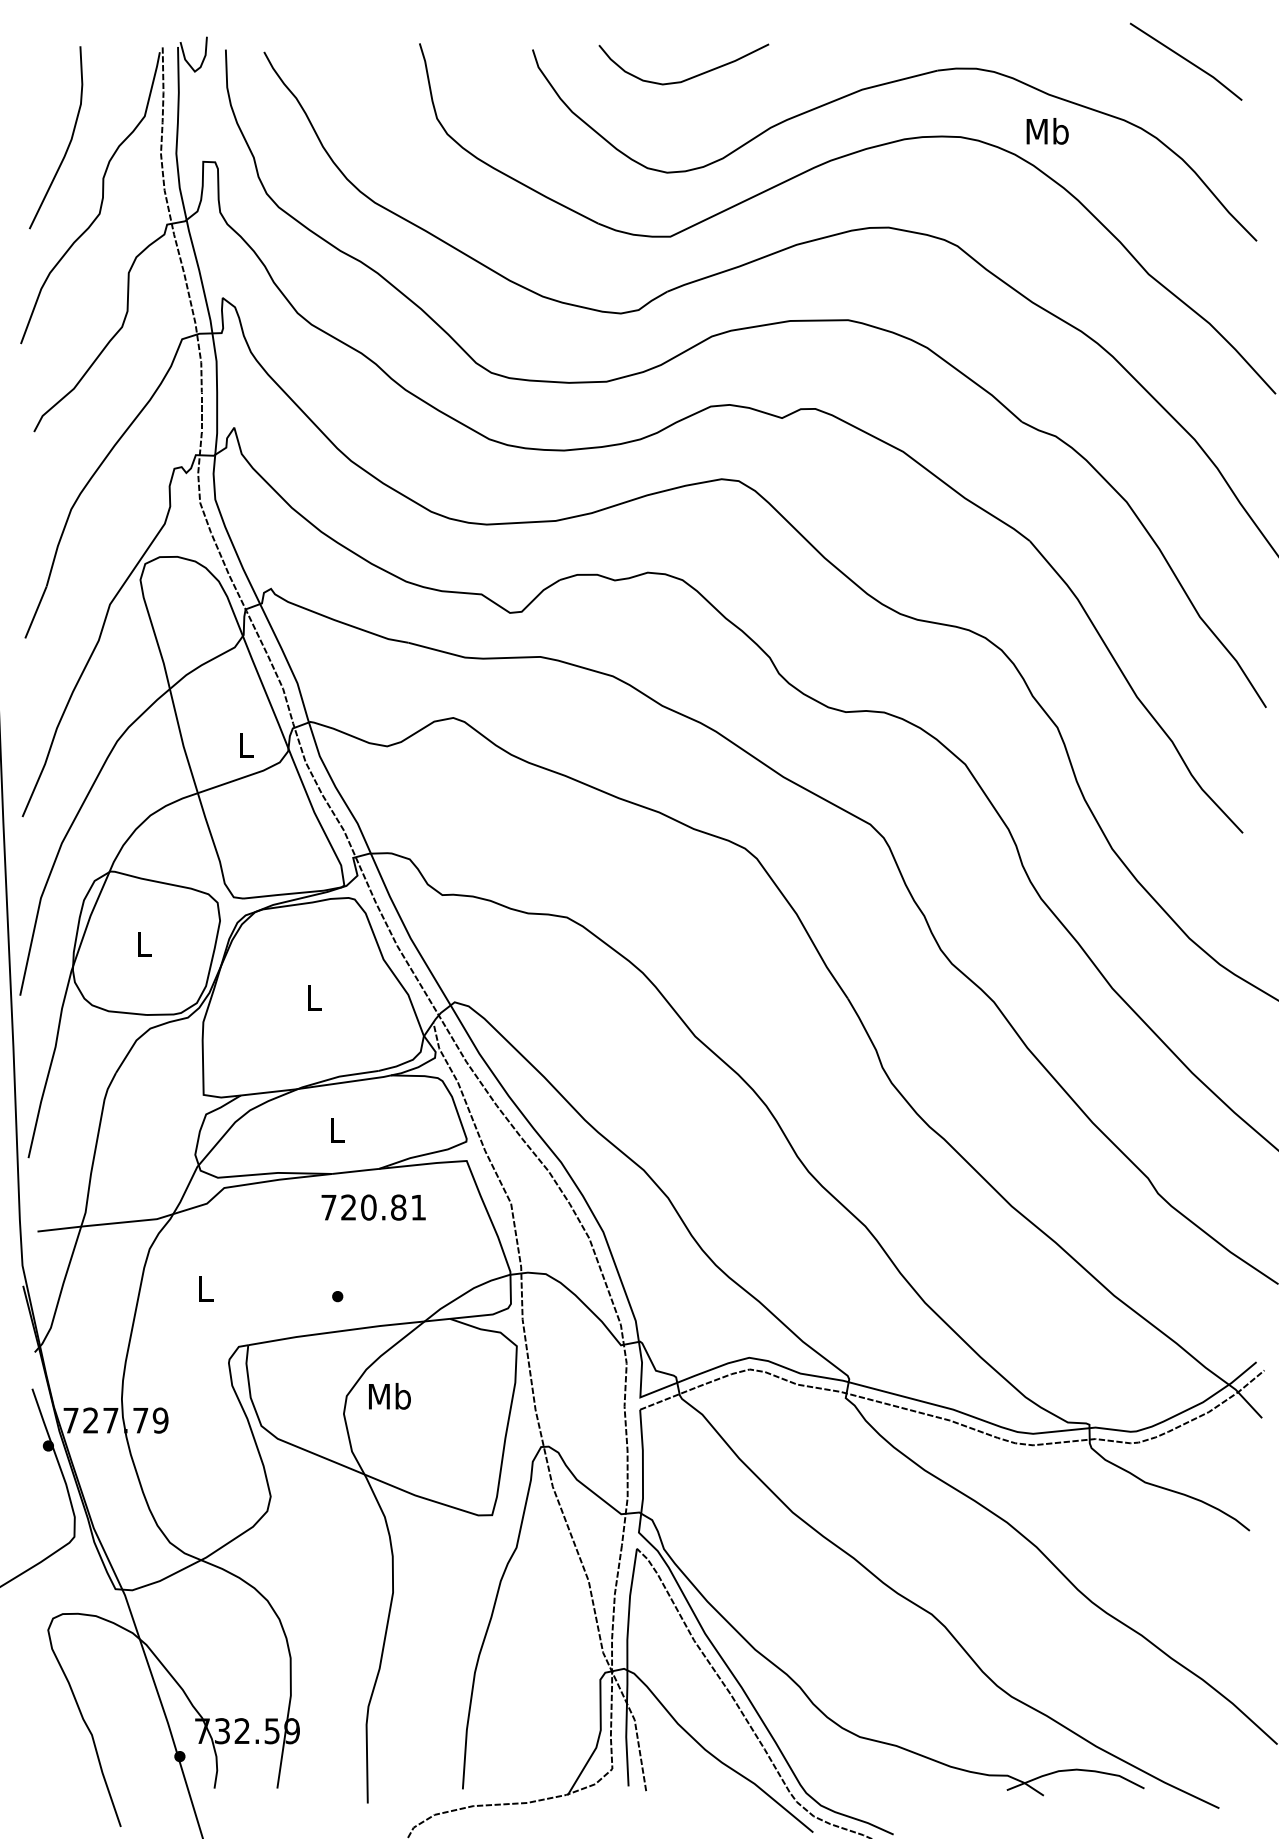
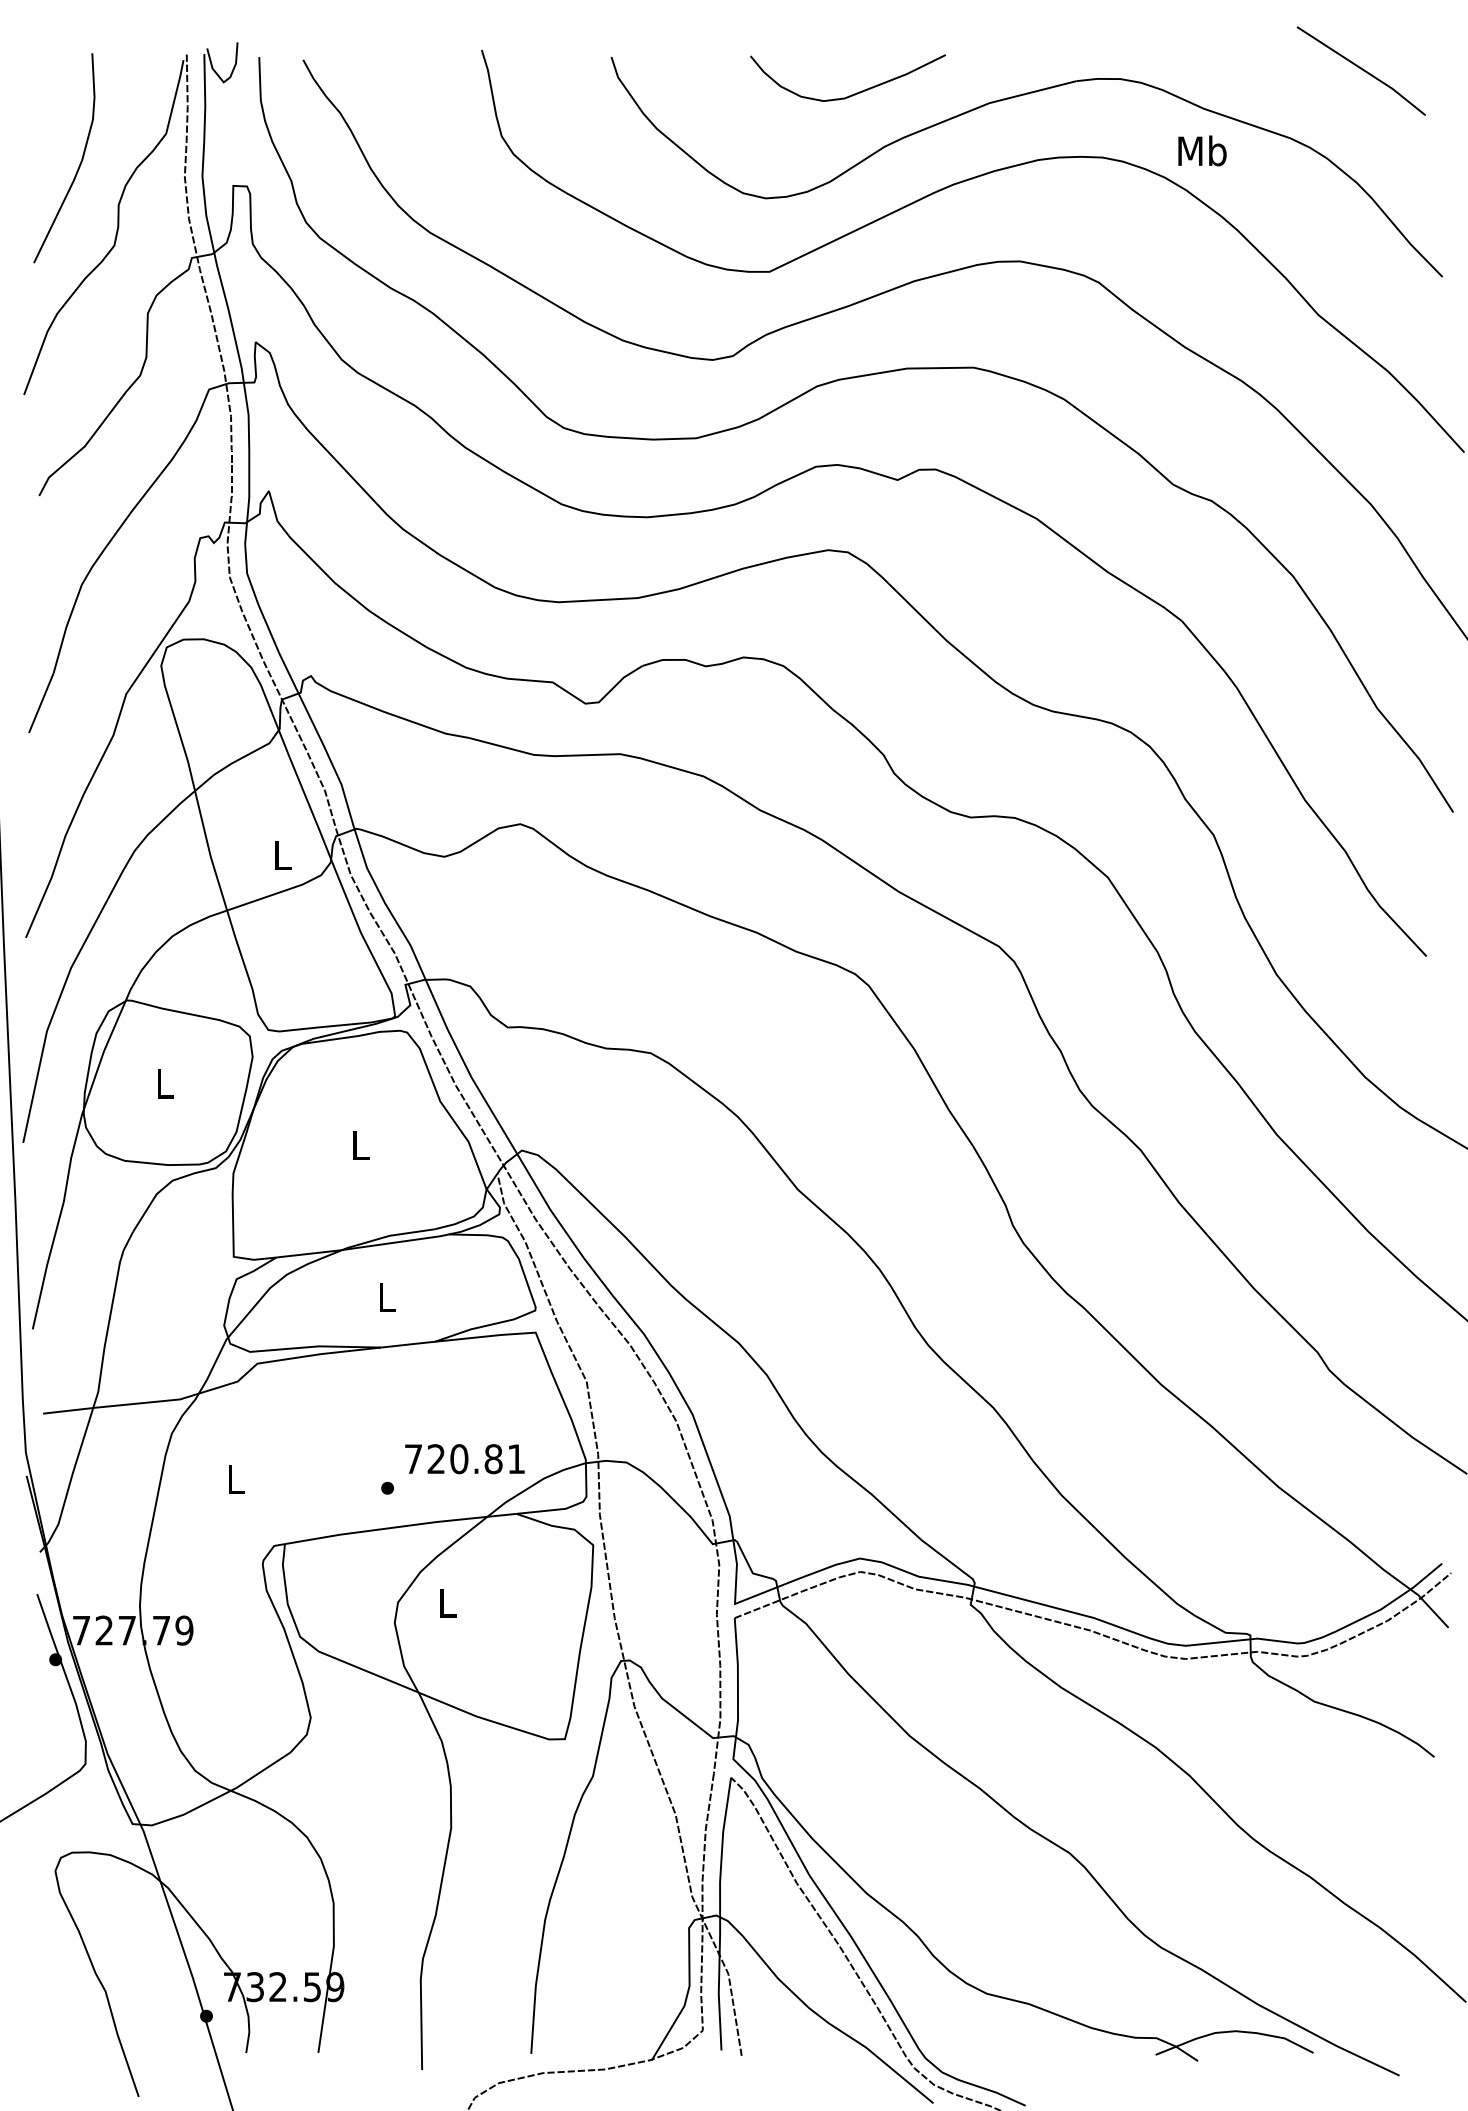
curve: (689, 77) -> (854, 93), moved
text: (373, 1207) -> (464, 1459), moved
text: (389, 1396) -> (447, 1602), Mb -> L

